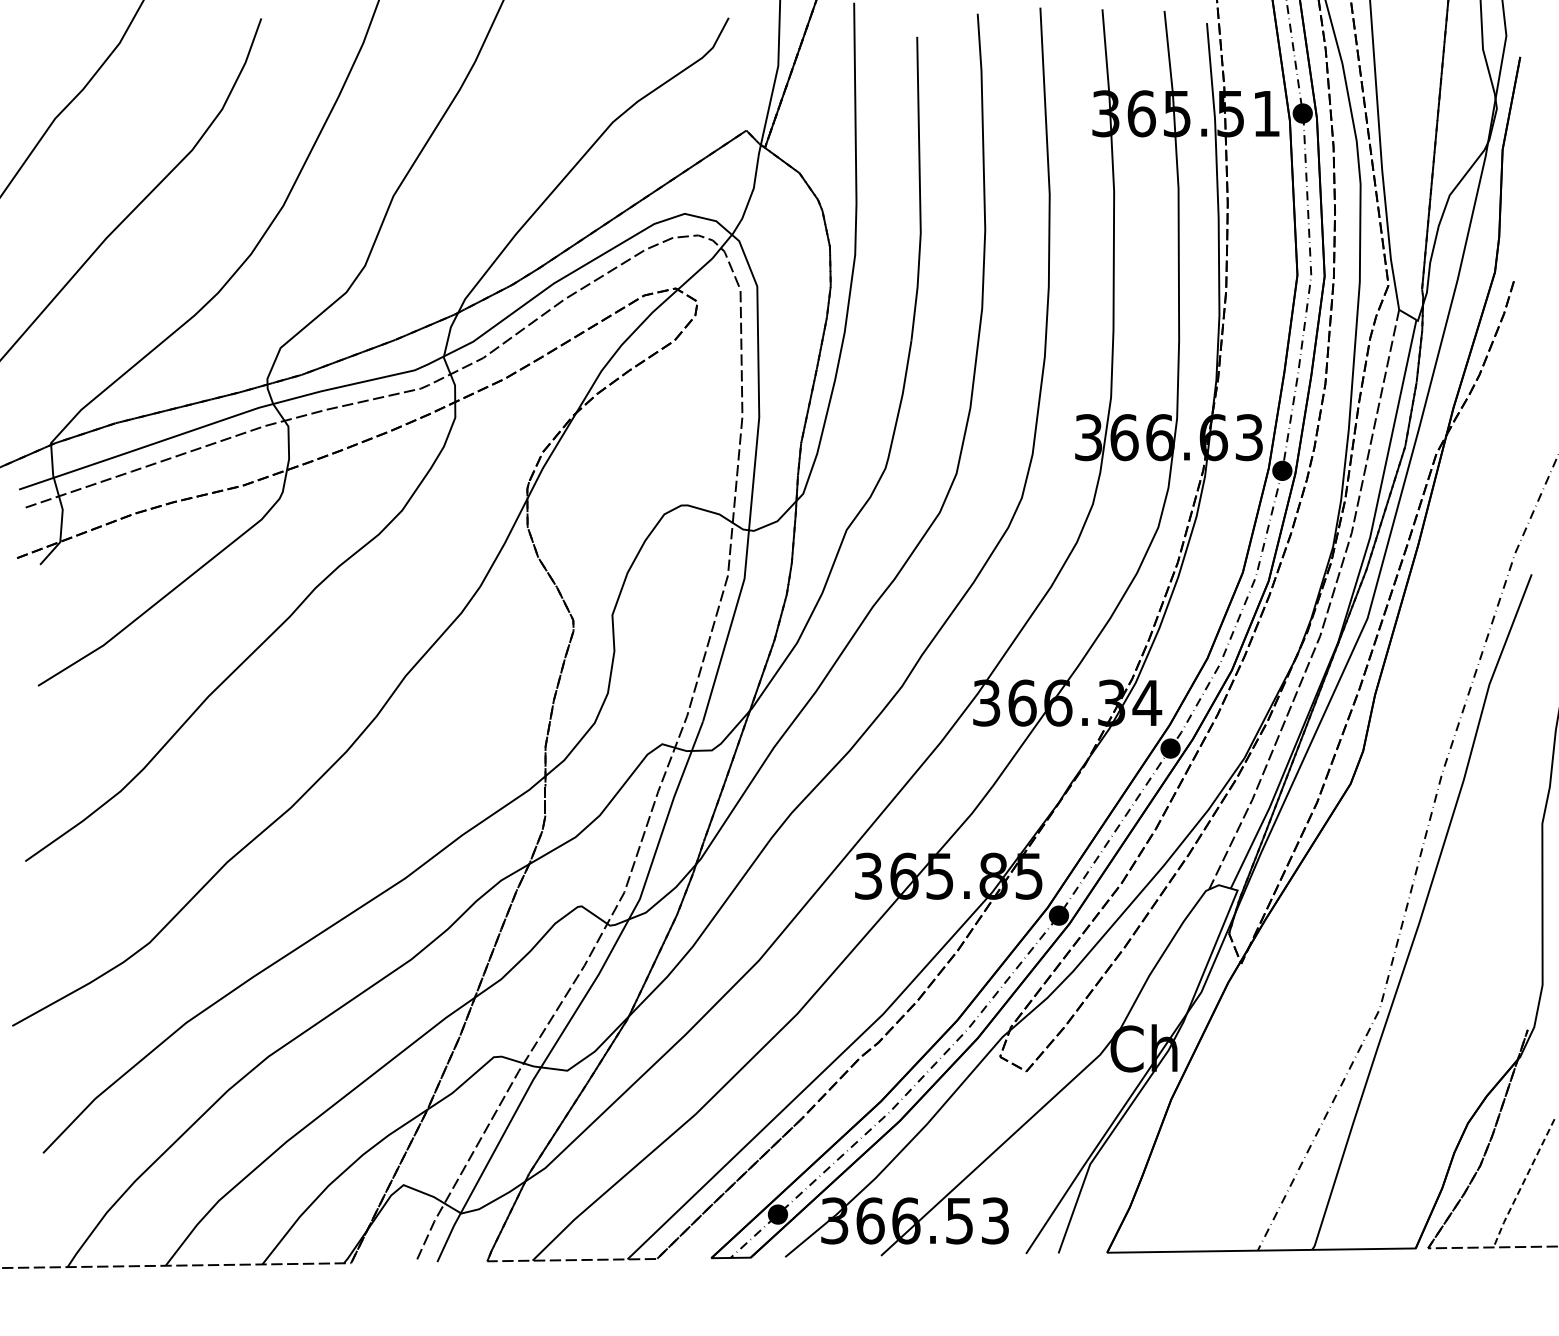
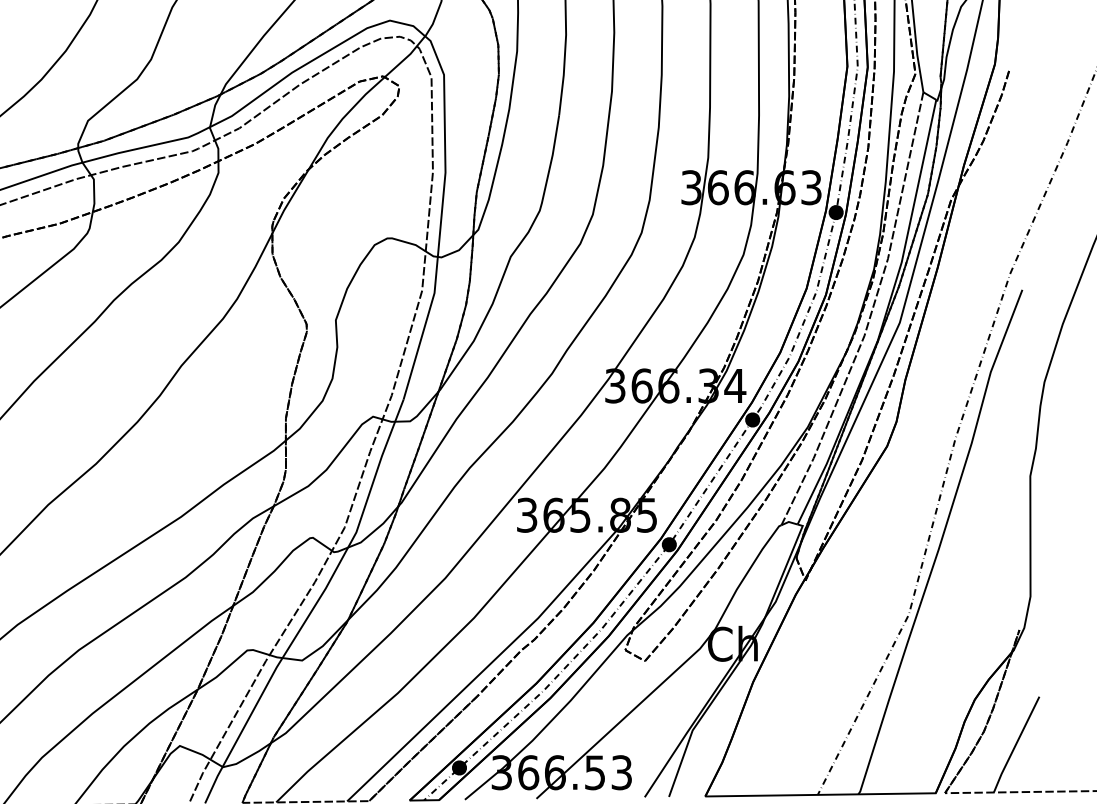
line: (1523, 1183) -> (1016, 744), dashed -> solid

